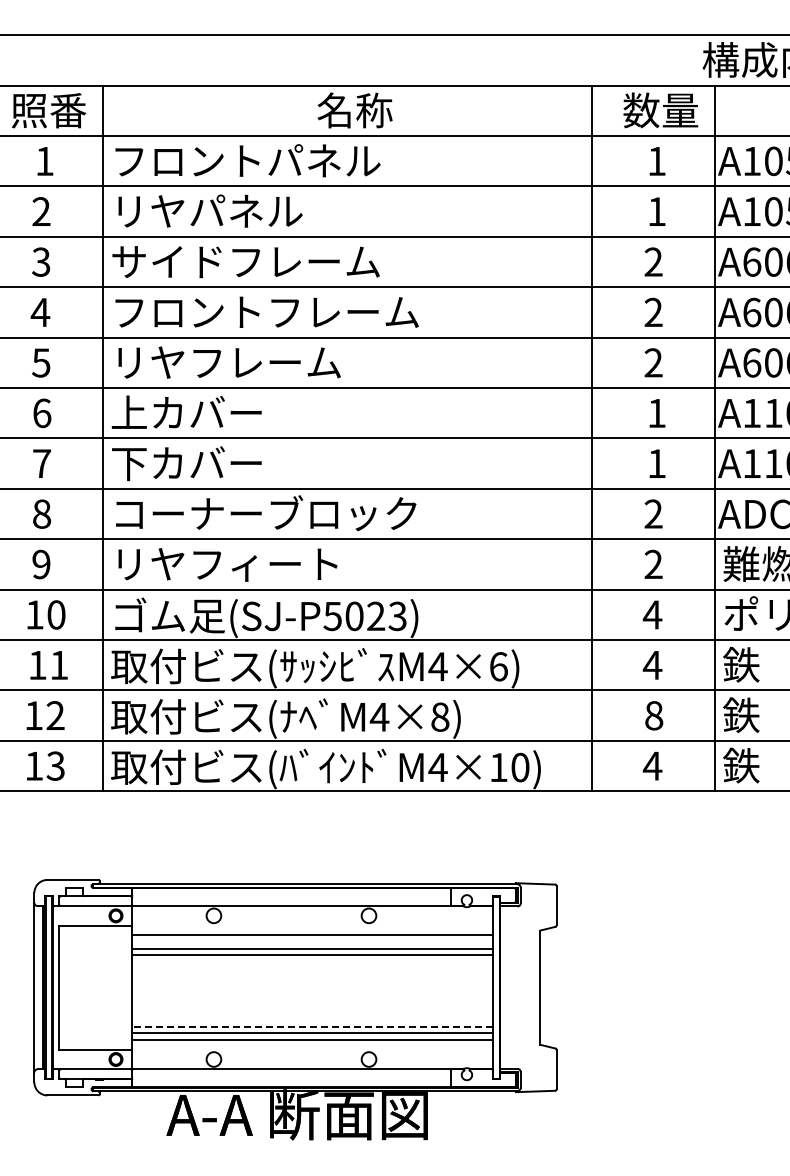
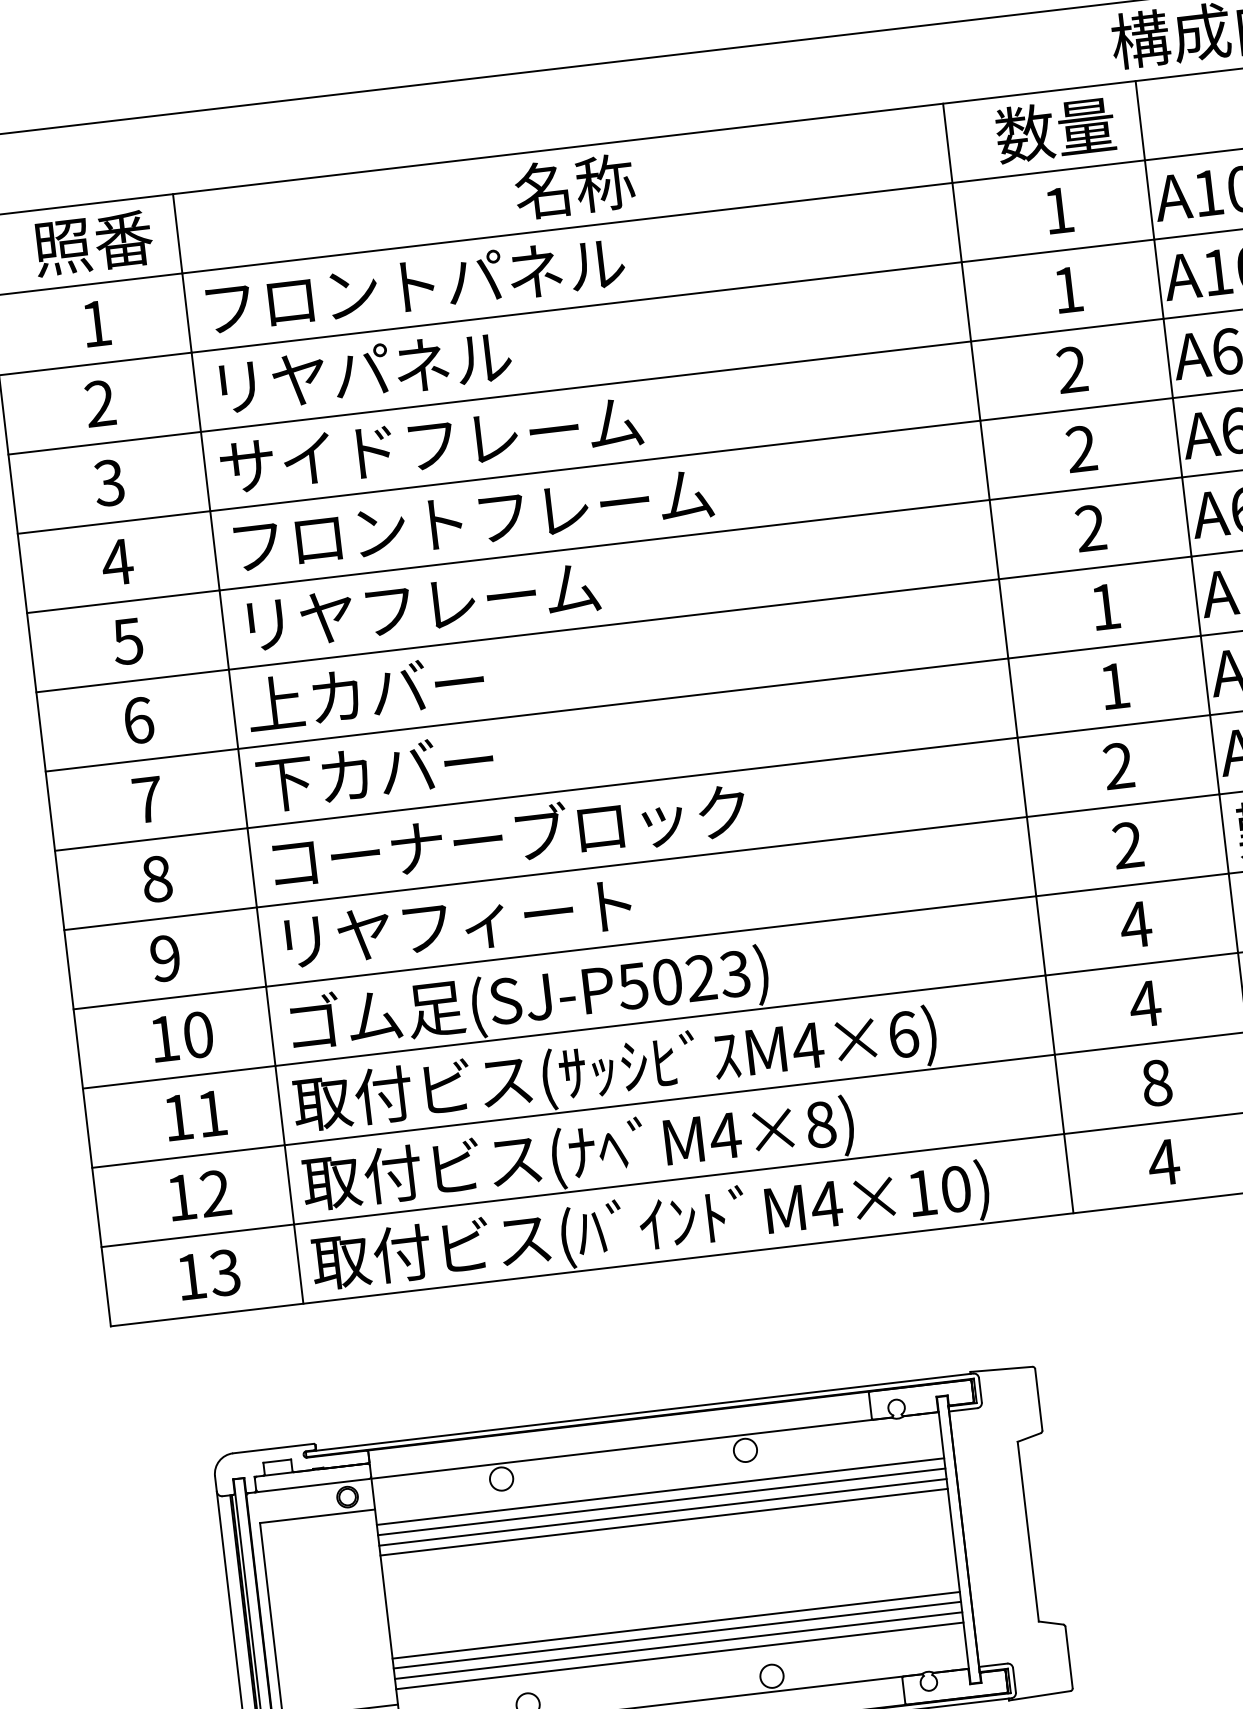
line: (312, 941) -> (661, 1501), added
line: (312, 1020) -> (675, 1625), added
line: (312, 1026) -> (677, 1634), dashed -> solid

